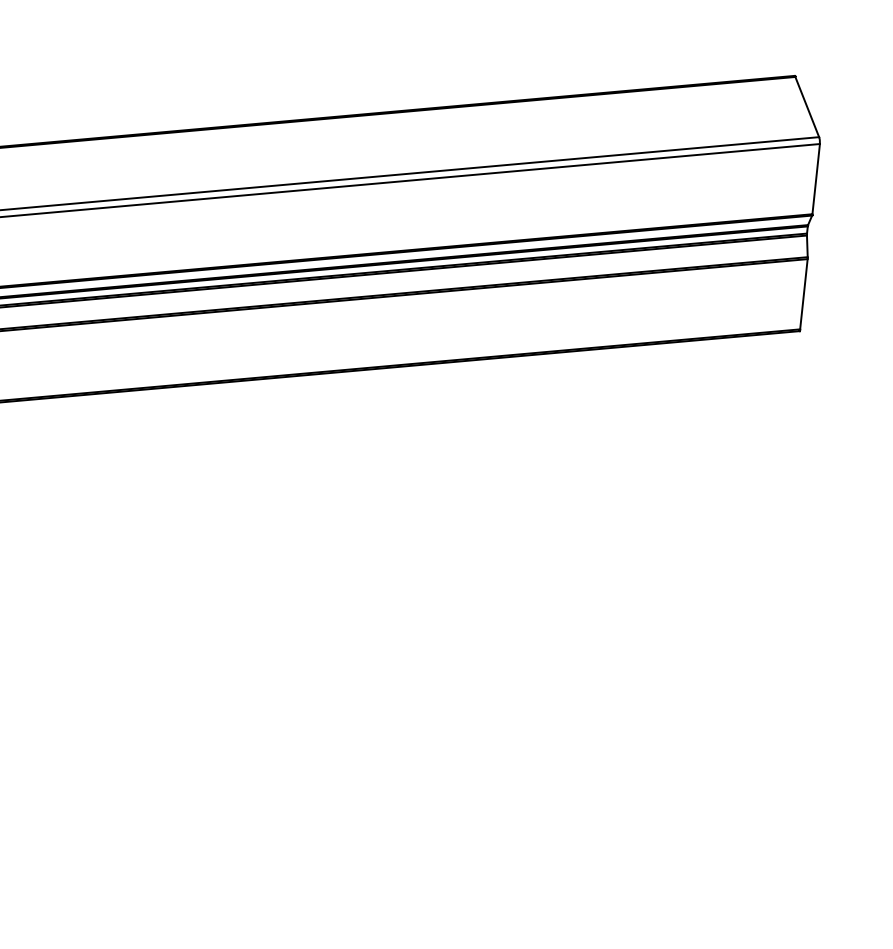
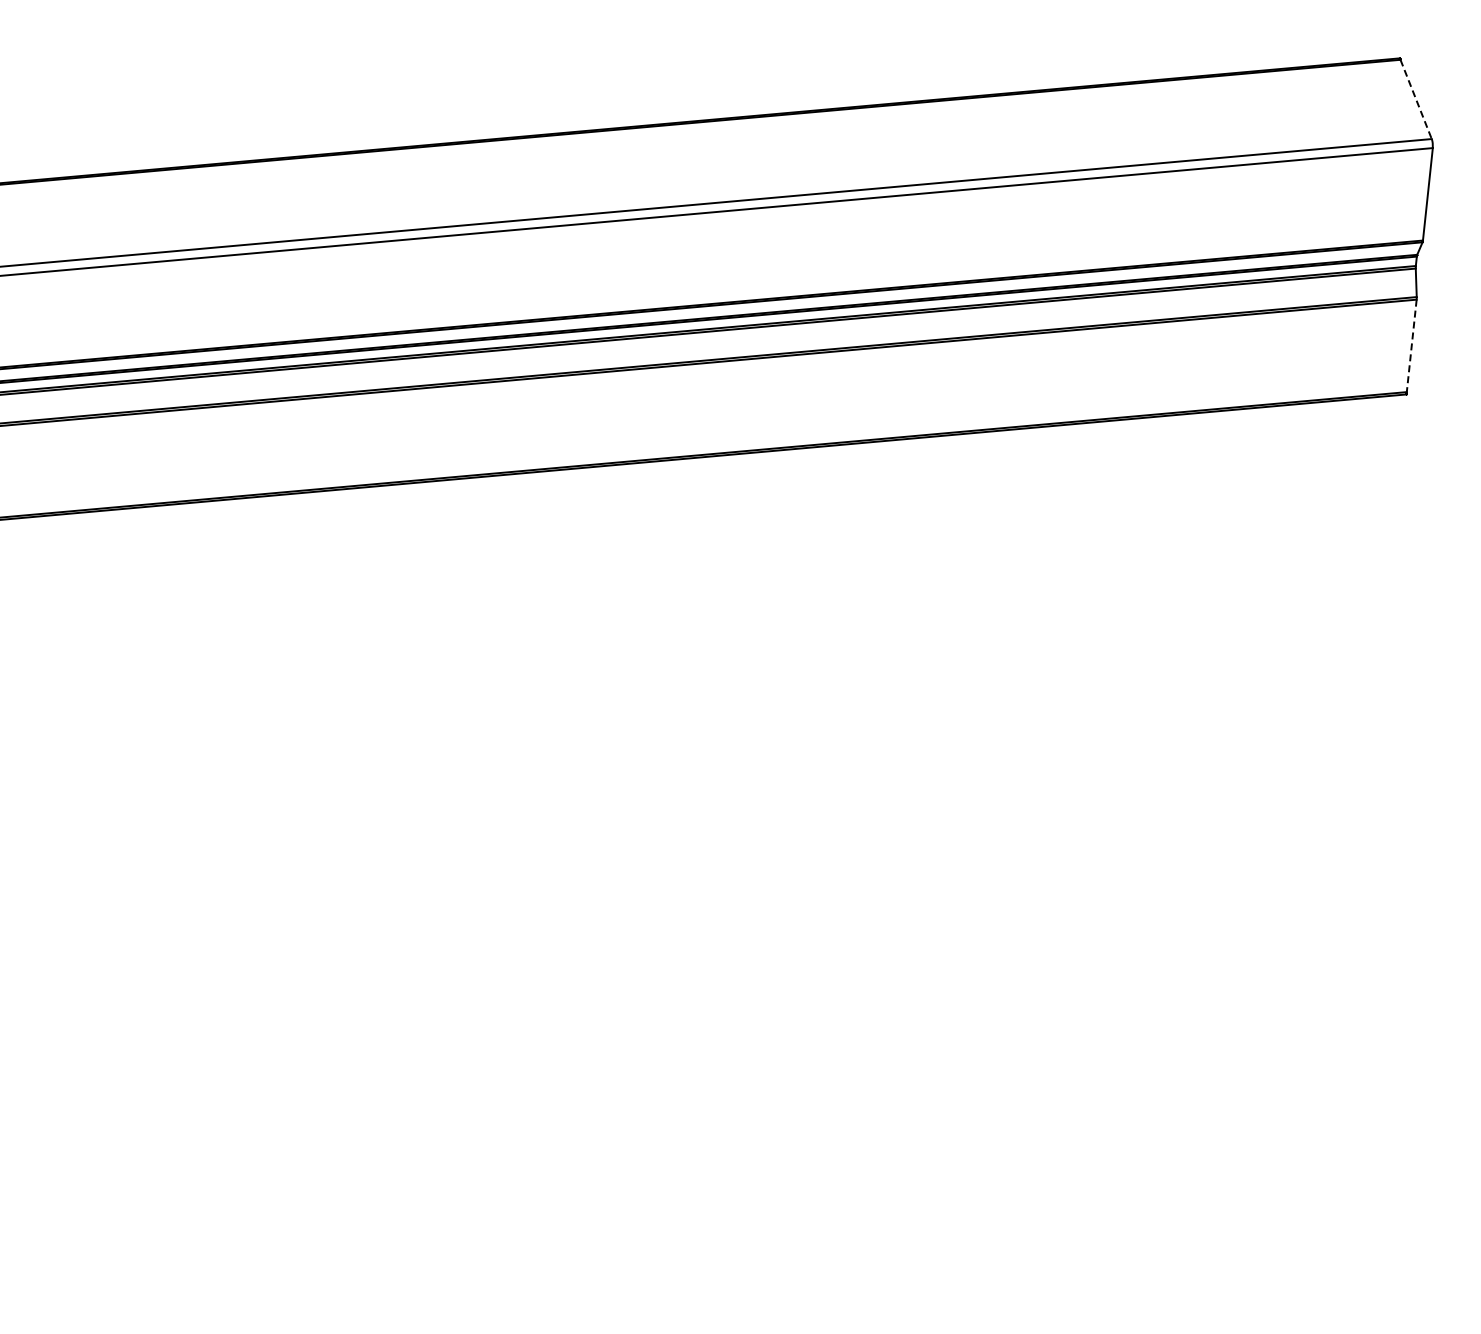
line: (807, 107) -> (1416, 99), solid -> dashed
line: (803, 294) -> (1411, 346), solid -> dashed

